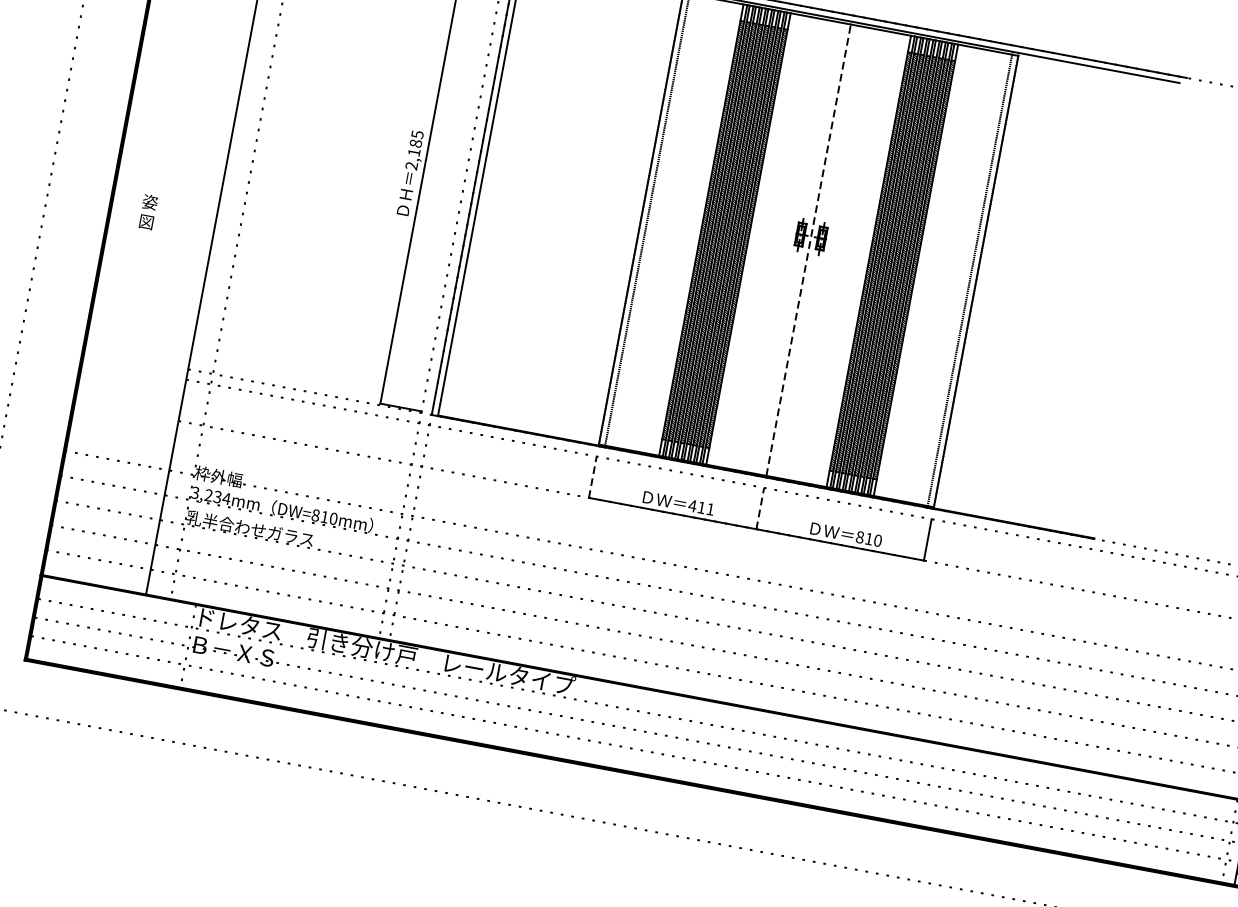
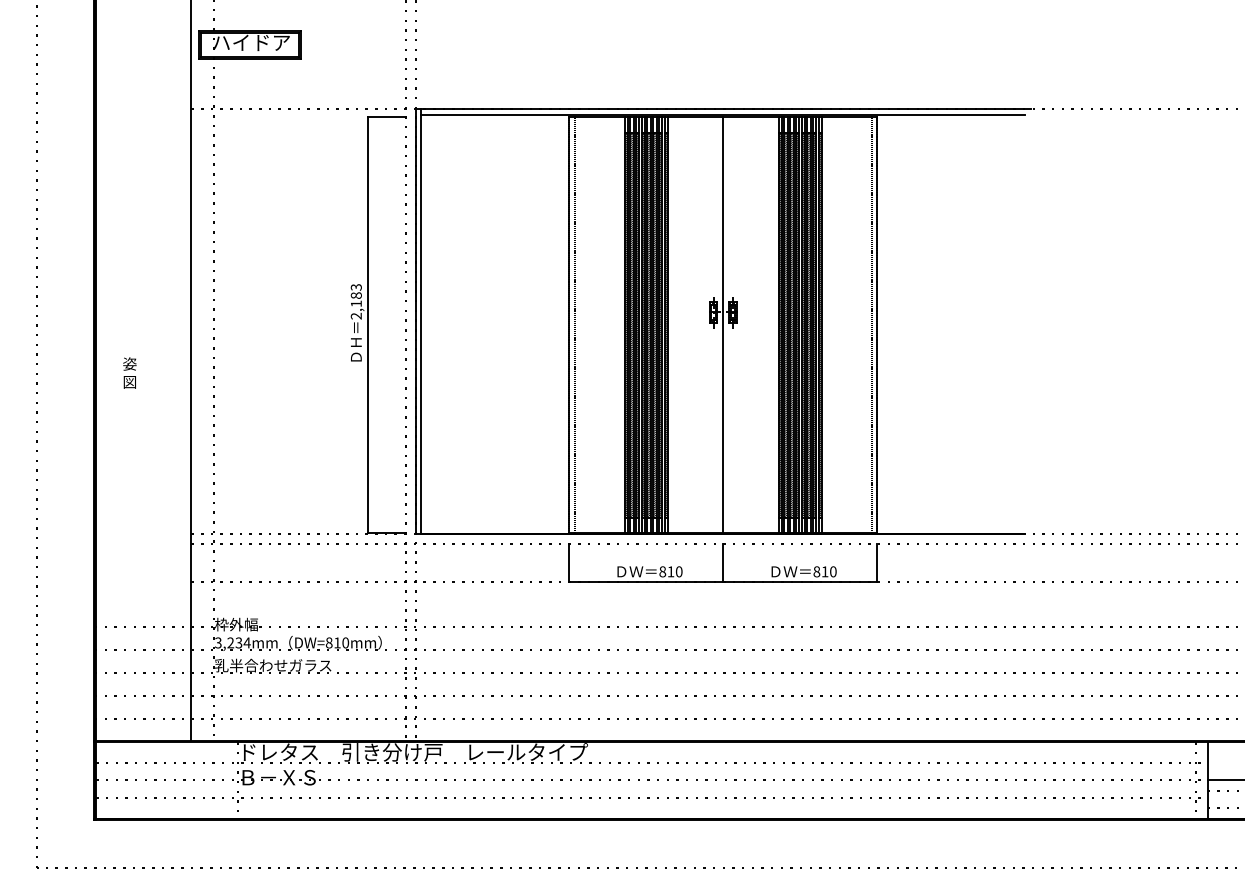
text: (416, 134) -> (355, 287), 2,185 -> 2,183
text: (148, 211) -> (129, 372), moved
line: (808, 250) -> (723, 325), dashed -> solid
line: (593, 476) -> (569, 562), dashed -> solid
text: (701, 507) -> (670, 571), 411 -> 810
line: (760, 508) -> (723, 562), dashed -> solid

